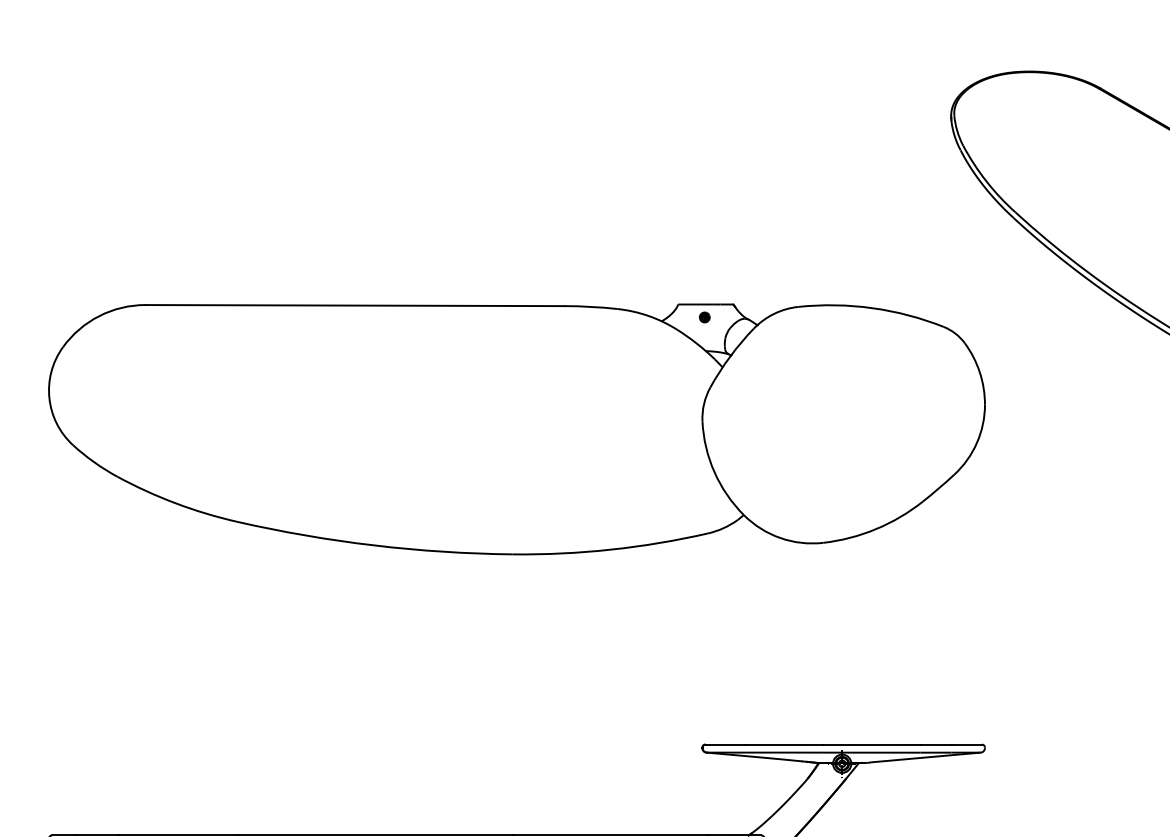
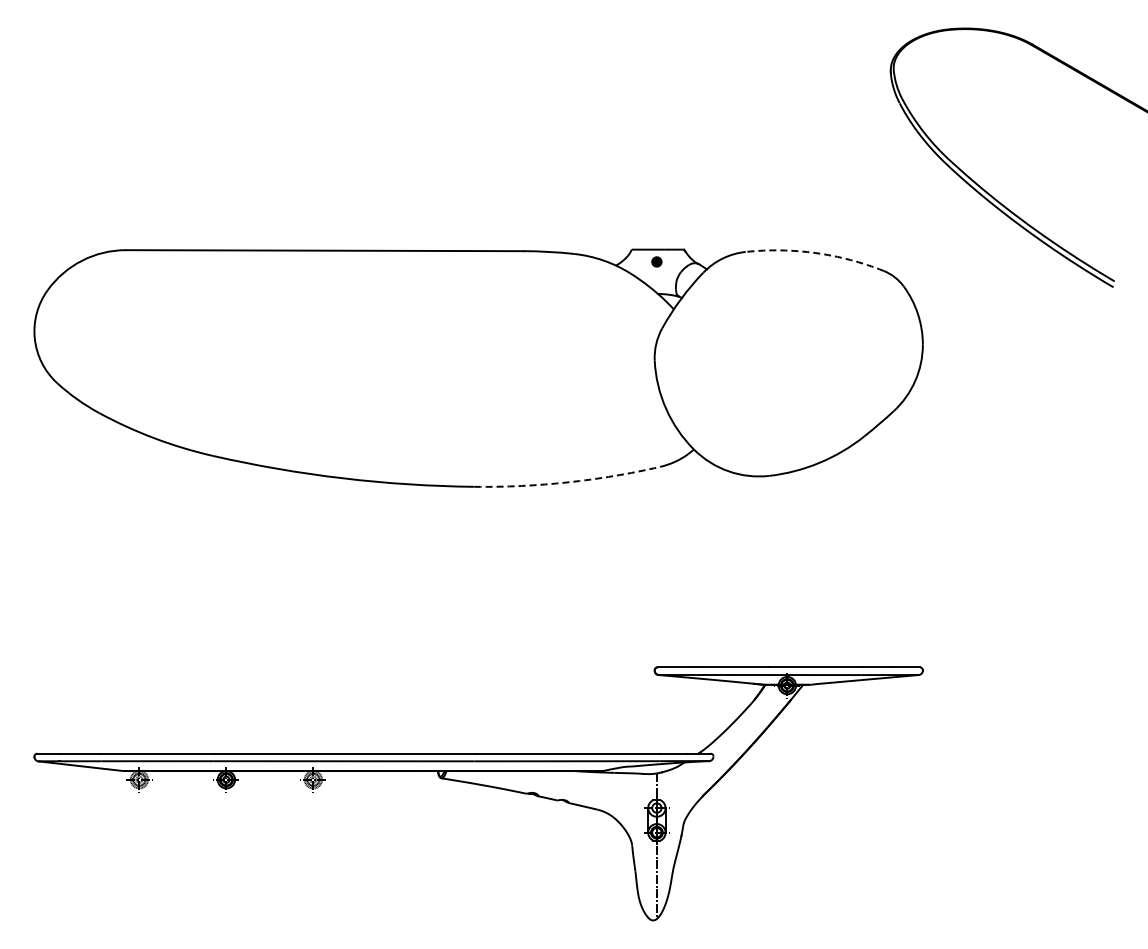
arc: (871, 308) -> (815, 253), solid -> dashed
arc: (610, 549) -> (567, 482), solid -> dashed

